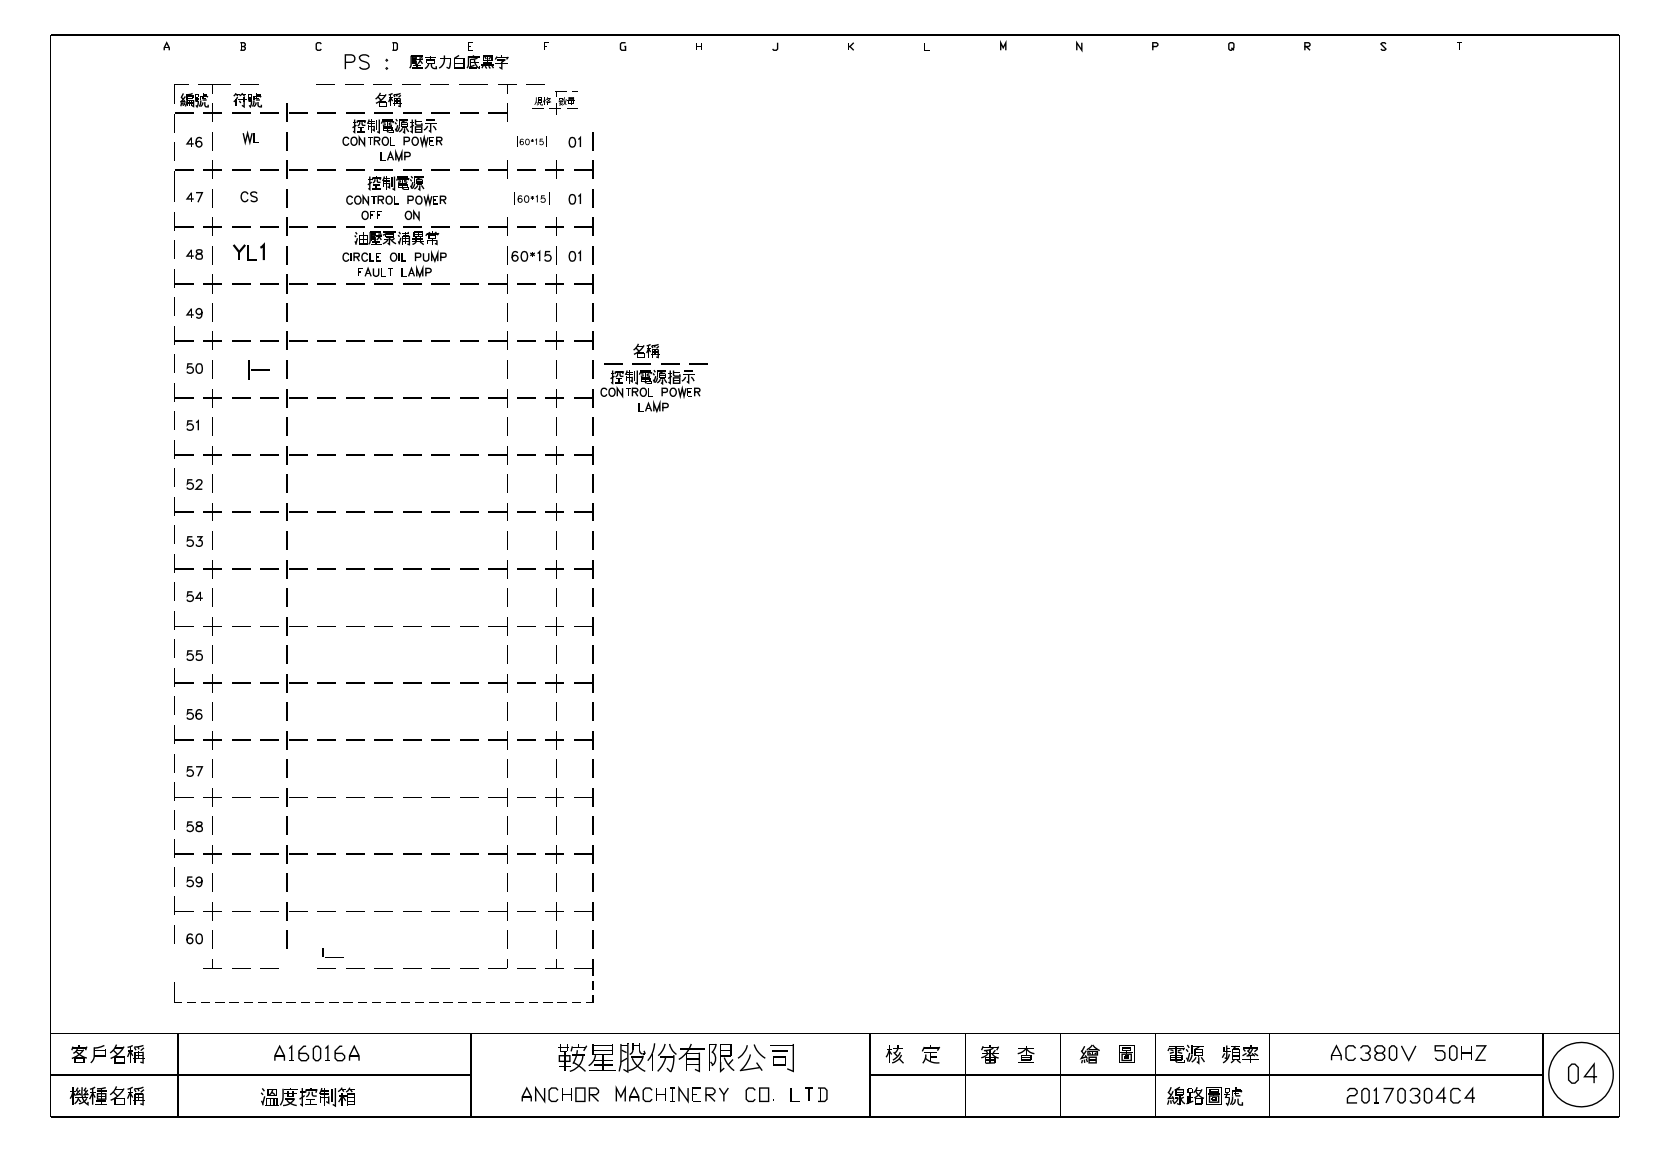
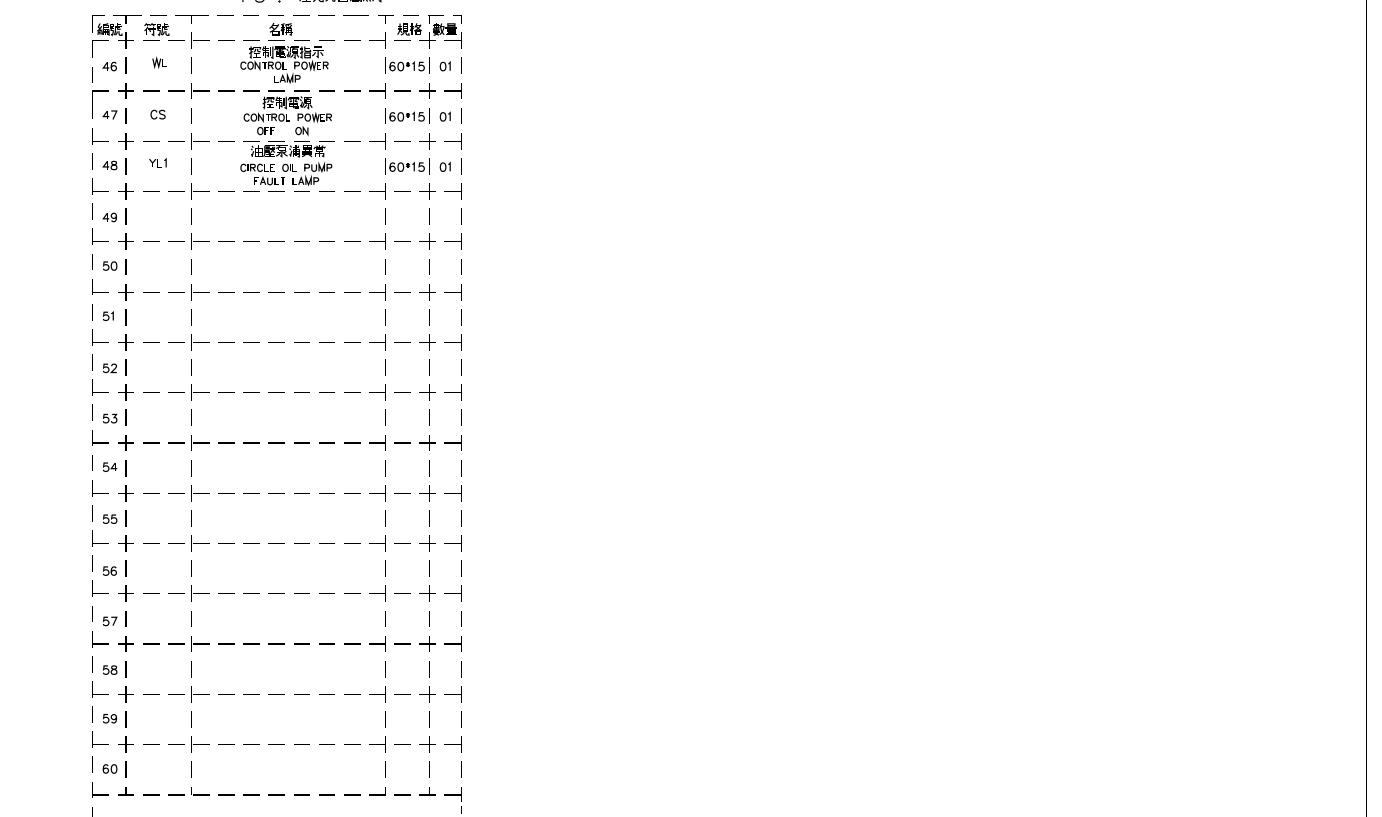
part: (287, 88) -> (191, 19), added
part: (555, 102) -> (428, 31), size x1.67
part: (531, 141) -> (407, 65), size x1.67
part: (531, 198) -> (407, 116), size x1.43
part: (248, 250) -> (157, 162), size x0.62
part: (258, 369) -> (166, 266), removed
part: (653, 377) -> (514, 274), removed
part: (332, 952) -> (199, 790), moved
part: (183, 962) -> (100, 789), added

